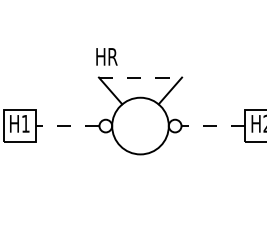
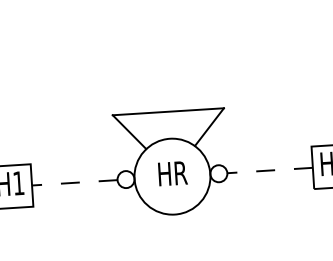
text: (106, 56) -> (172, 173), moved
line: (140, 77) -> (168, 111), dashed -> solid

